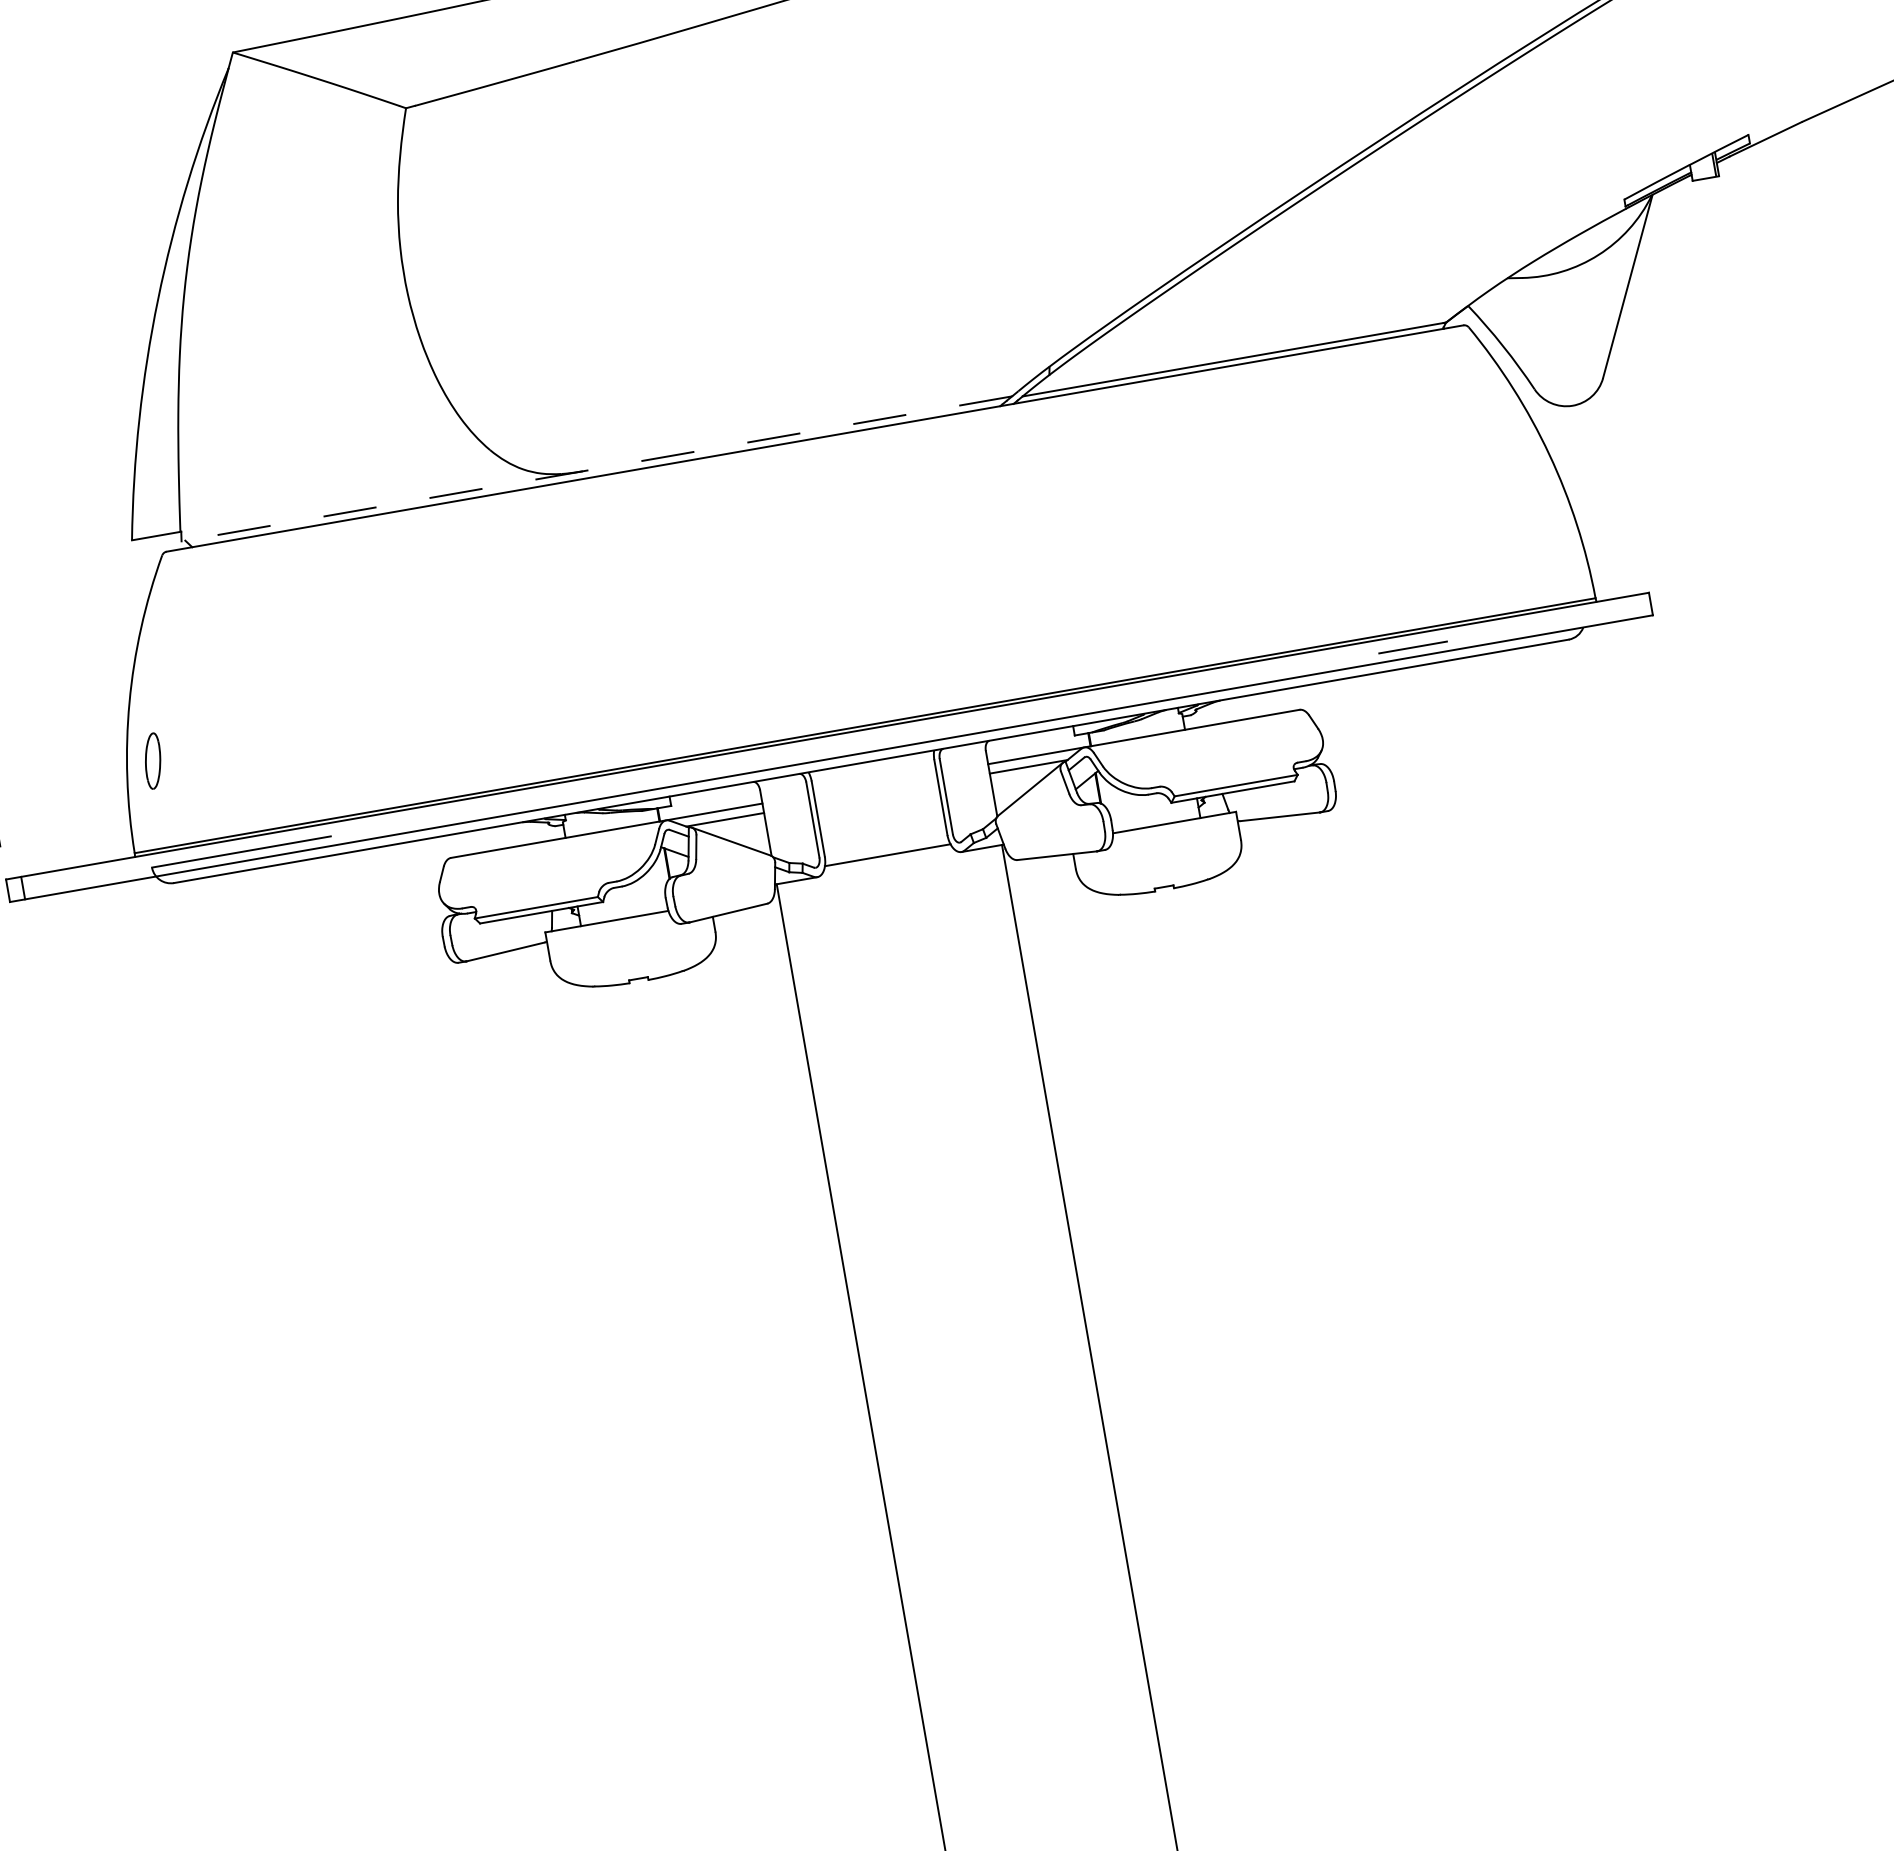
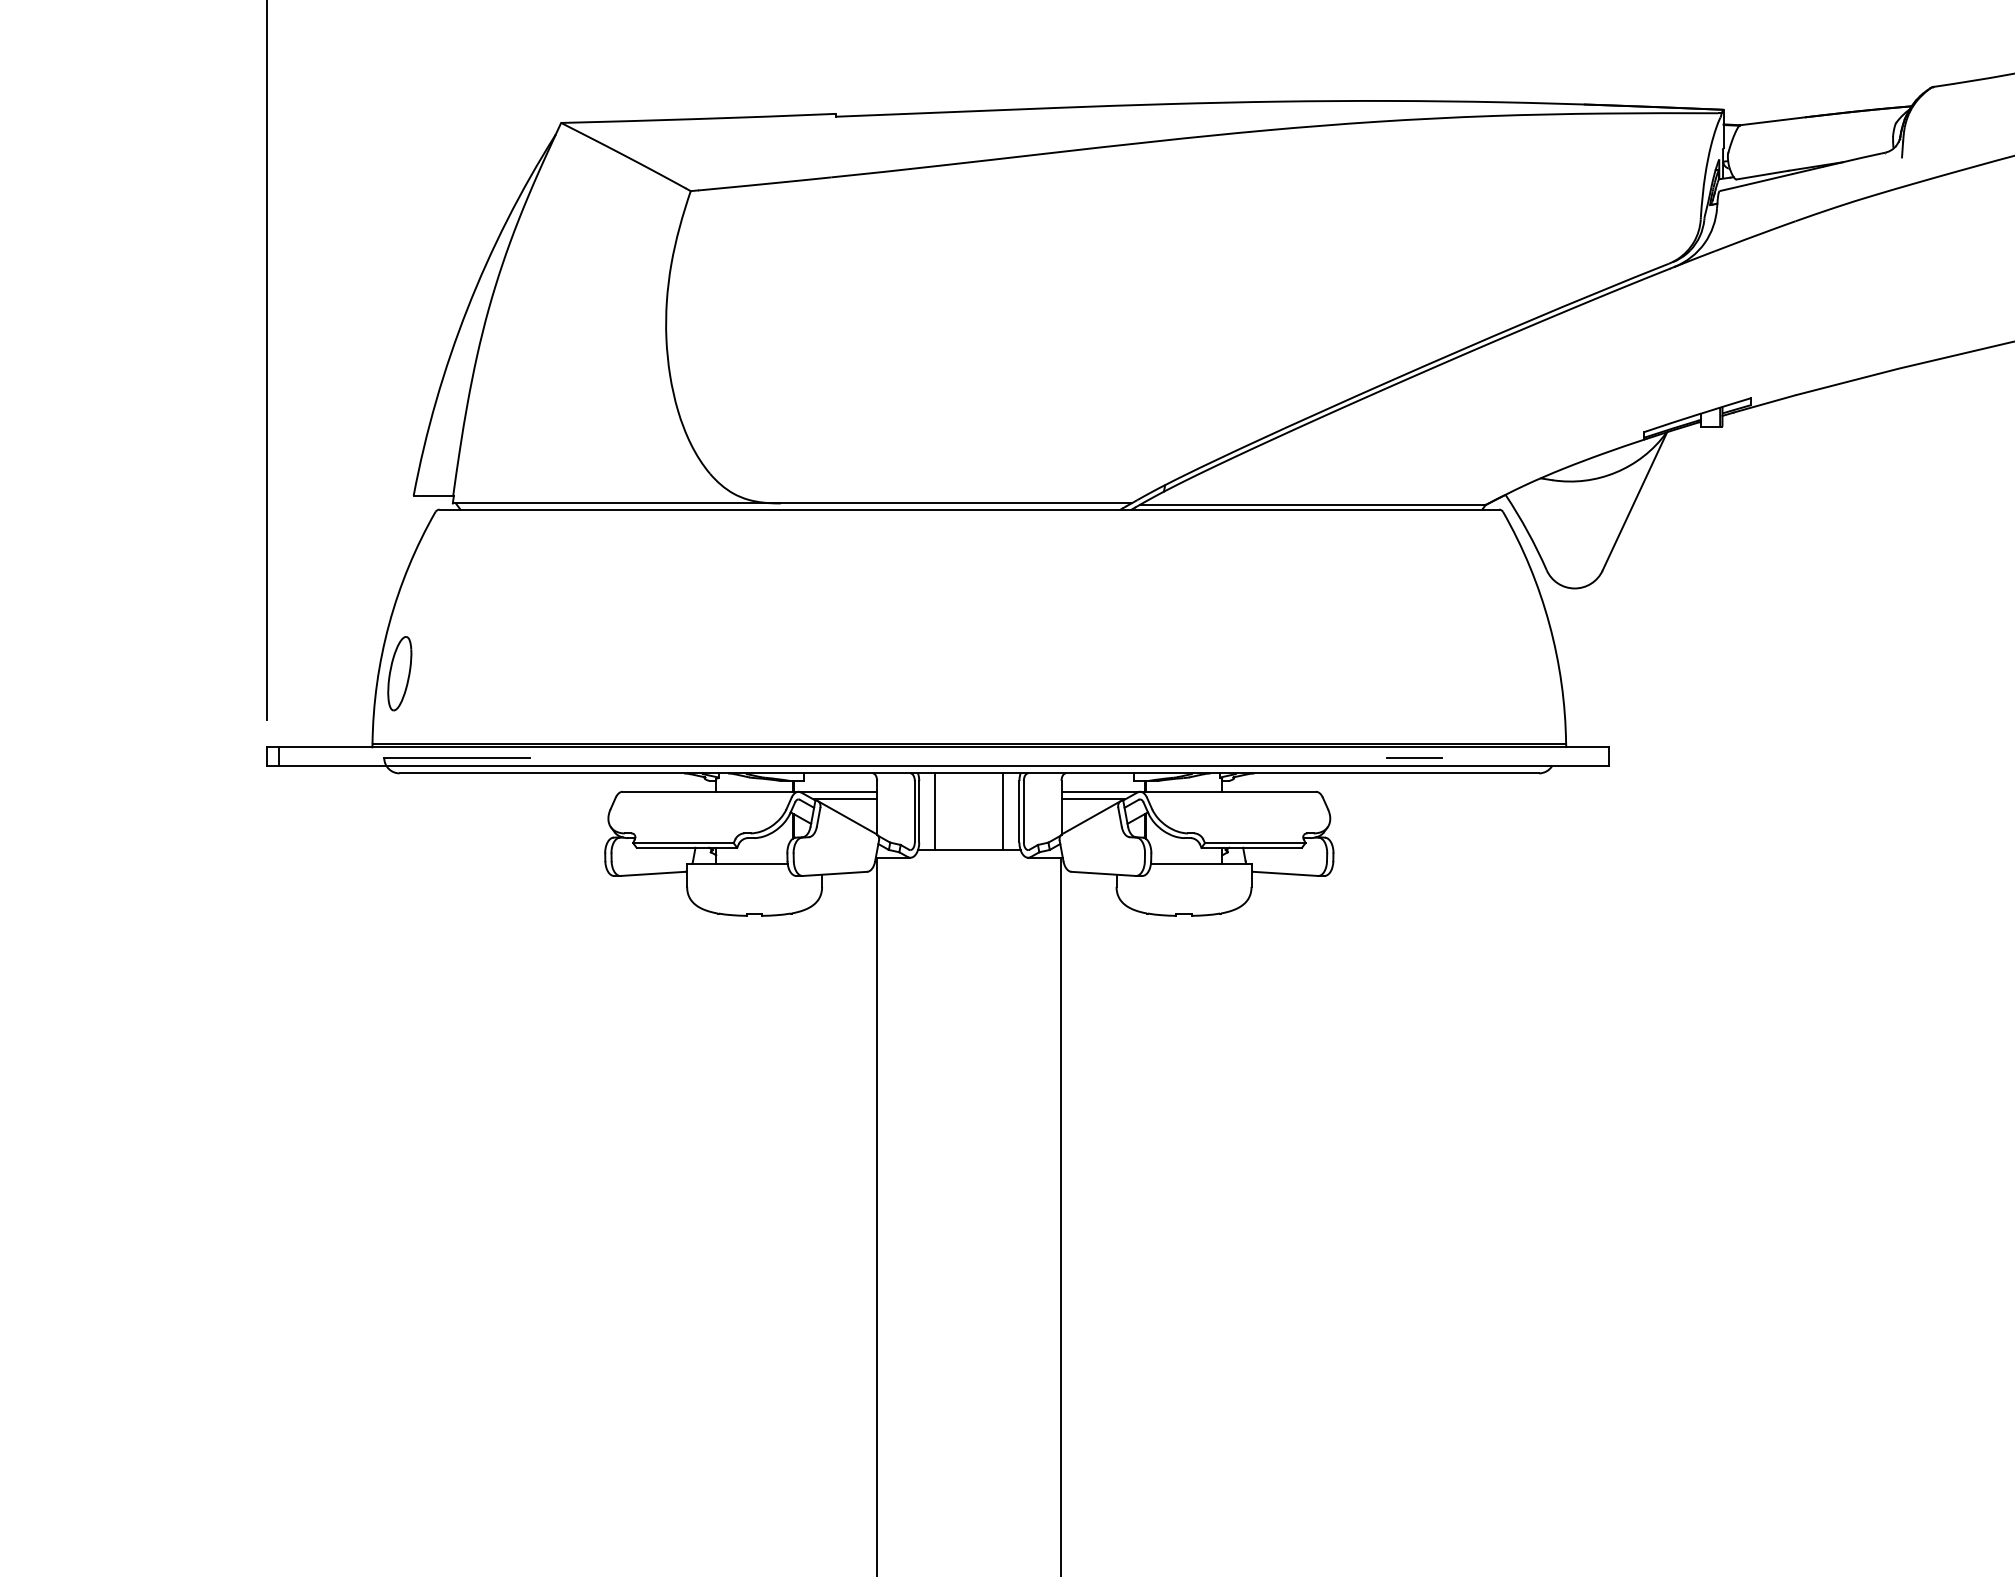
line: (596, 469) -> (791, 503), dashed -> solid
part: (152, 760) -> (399, 673), size x1.67
line: (921, 800) -> (1003, 811), added
line: (838, 815) -> (935, 811), added

